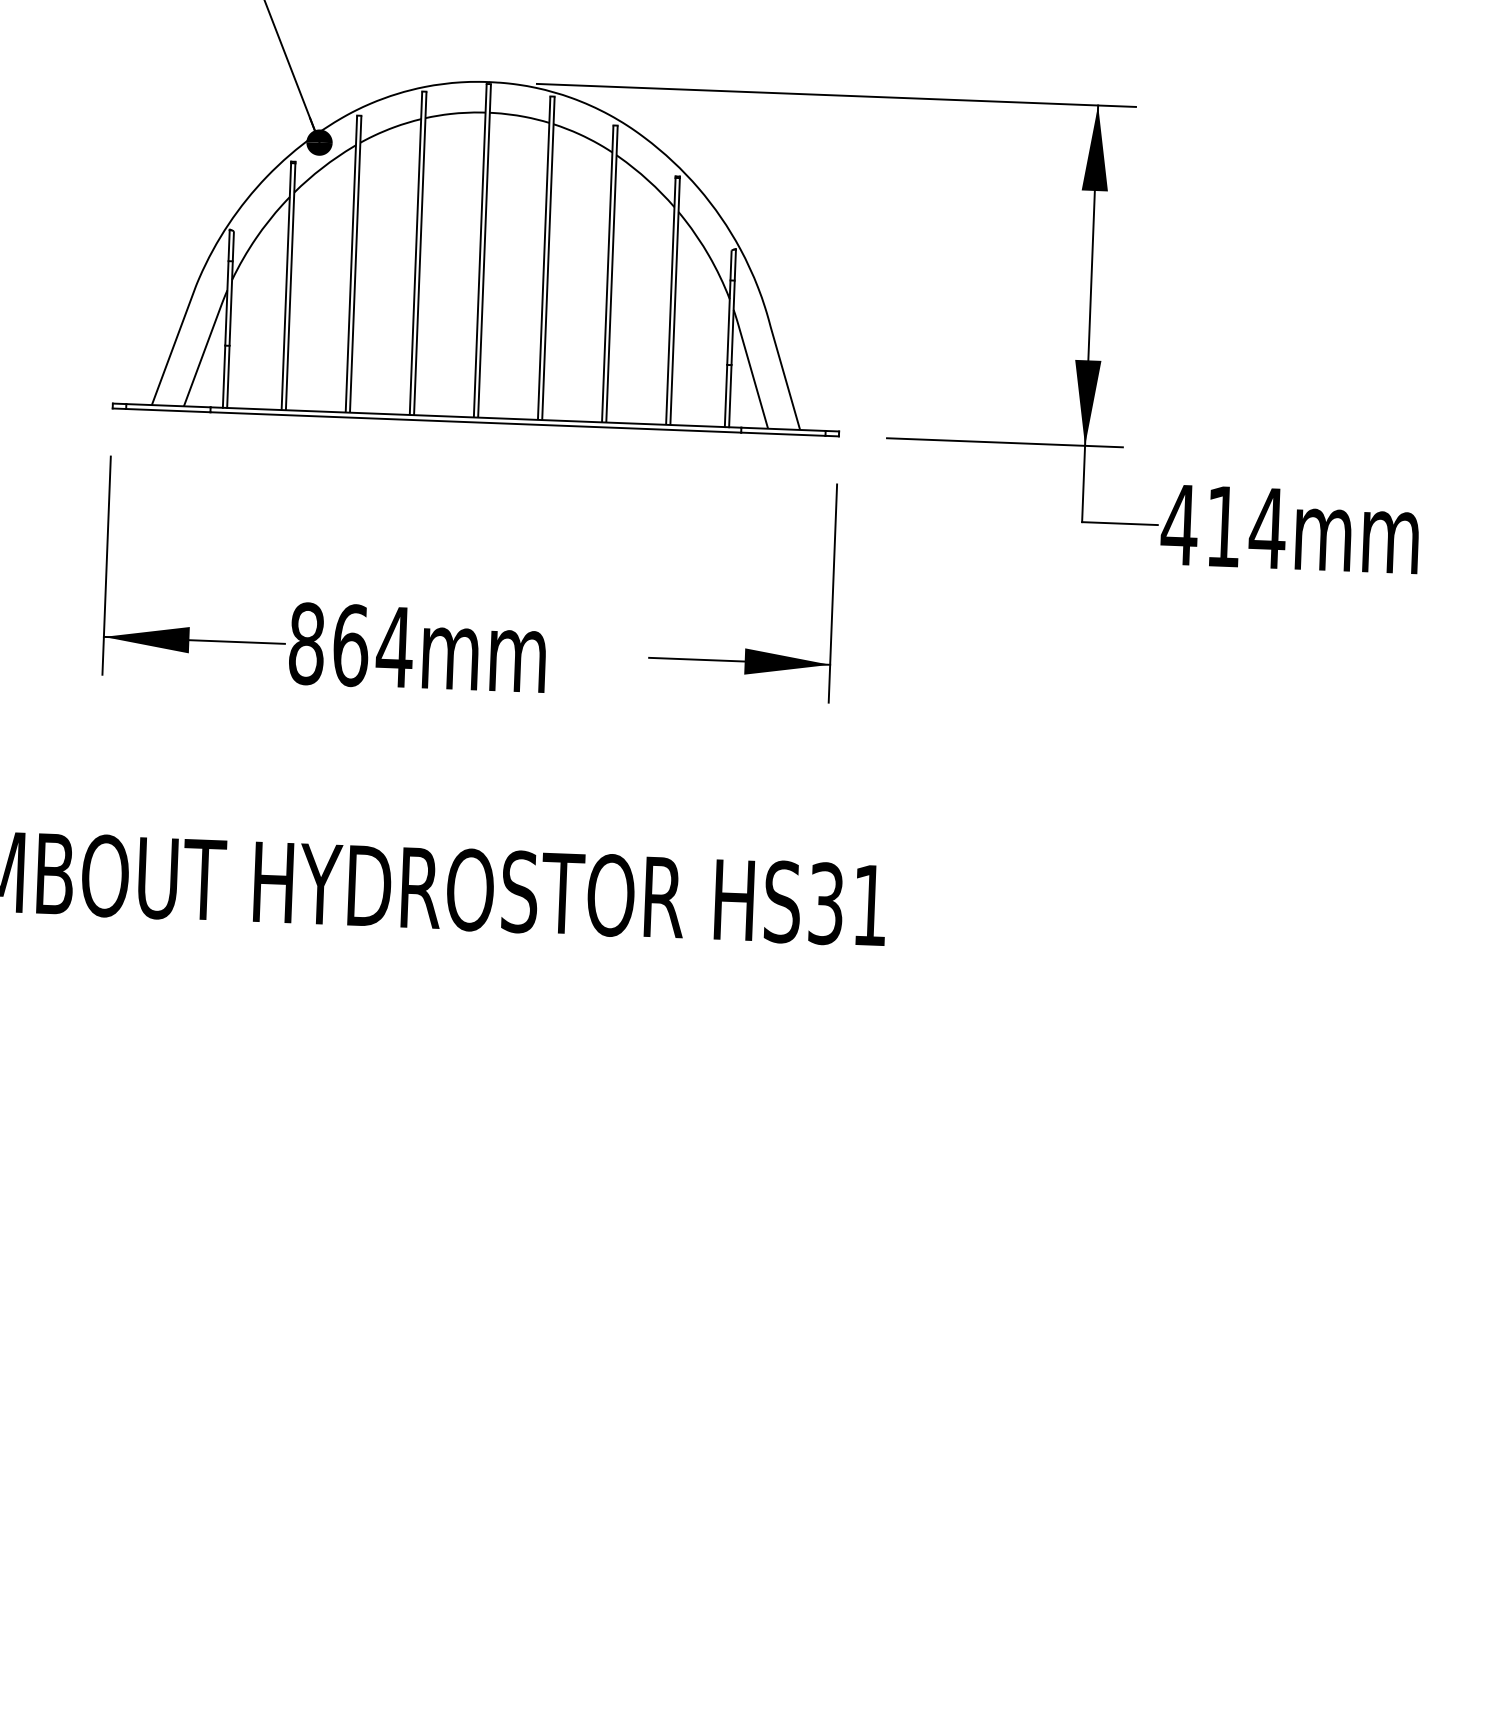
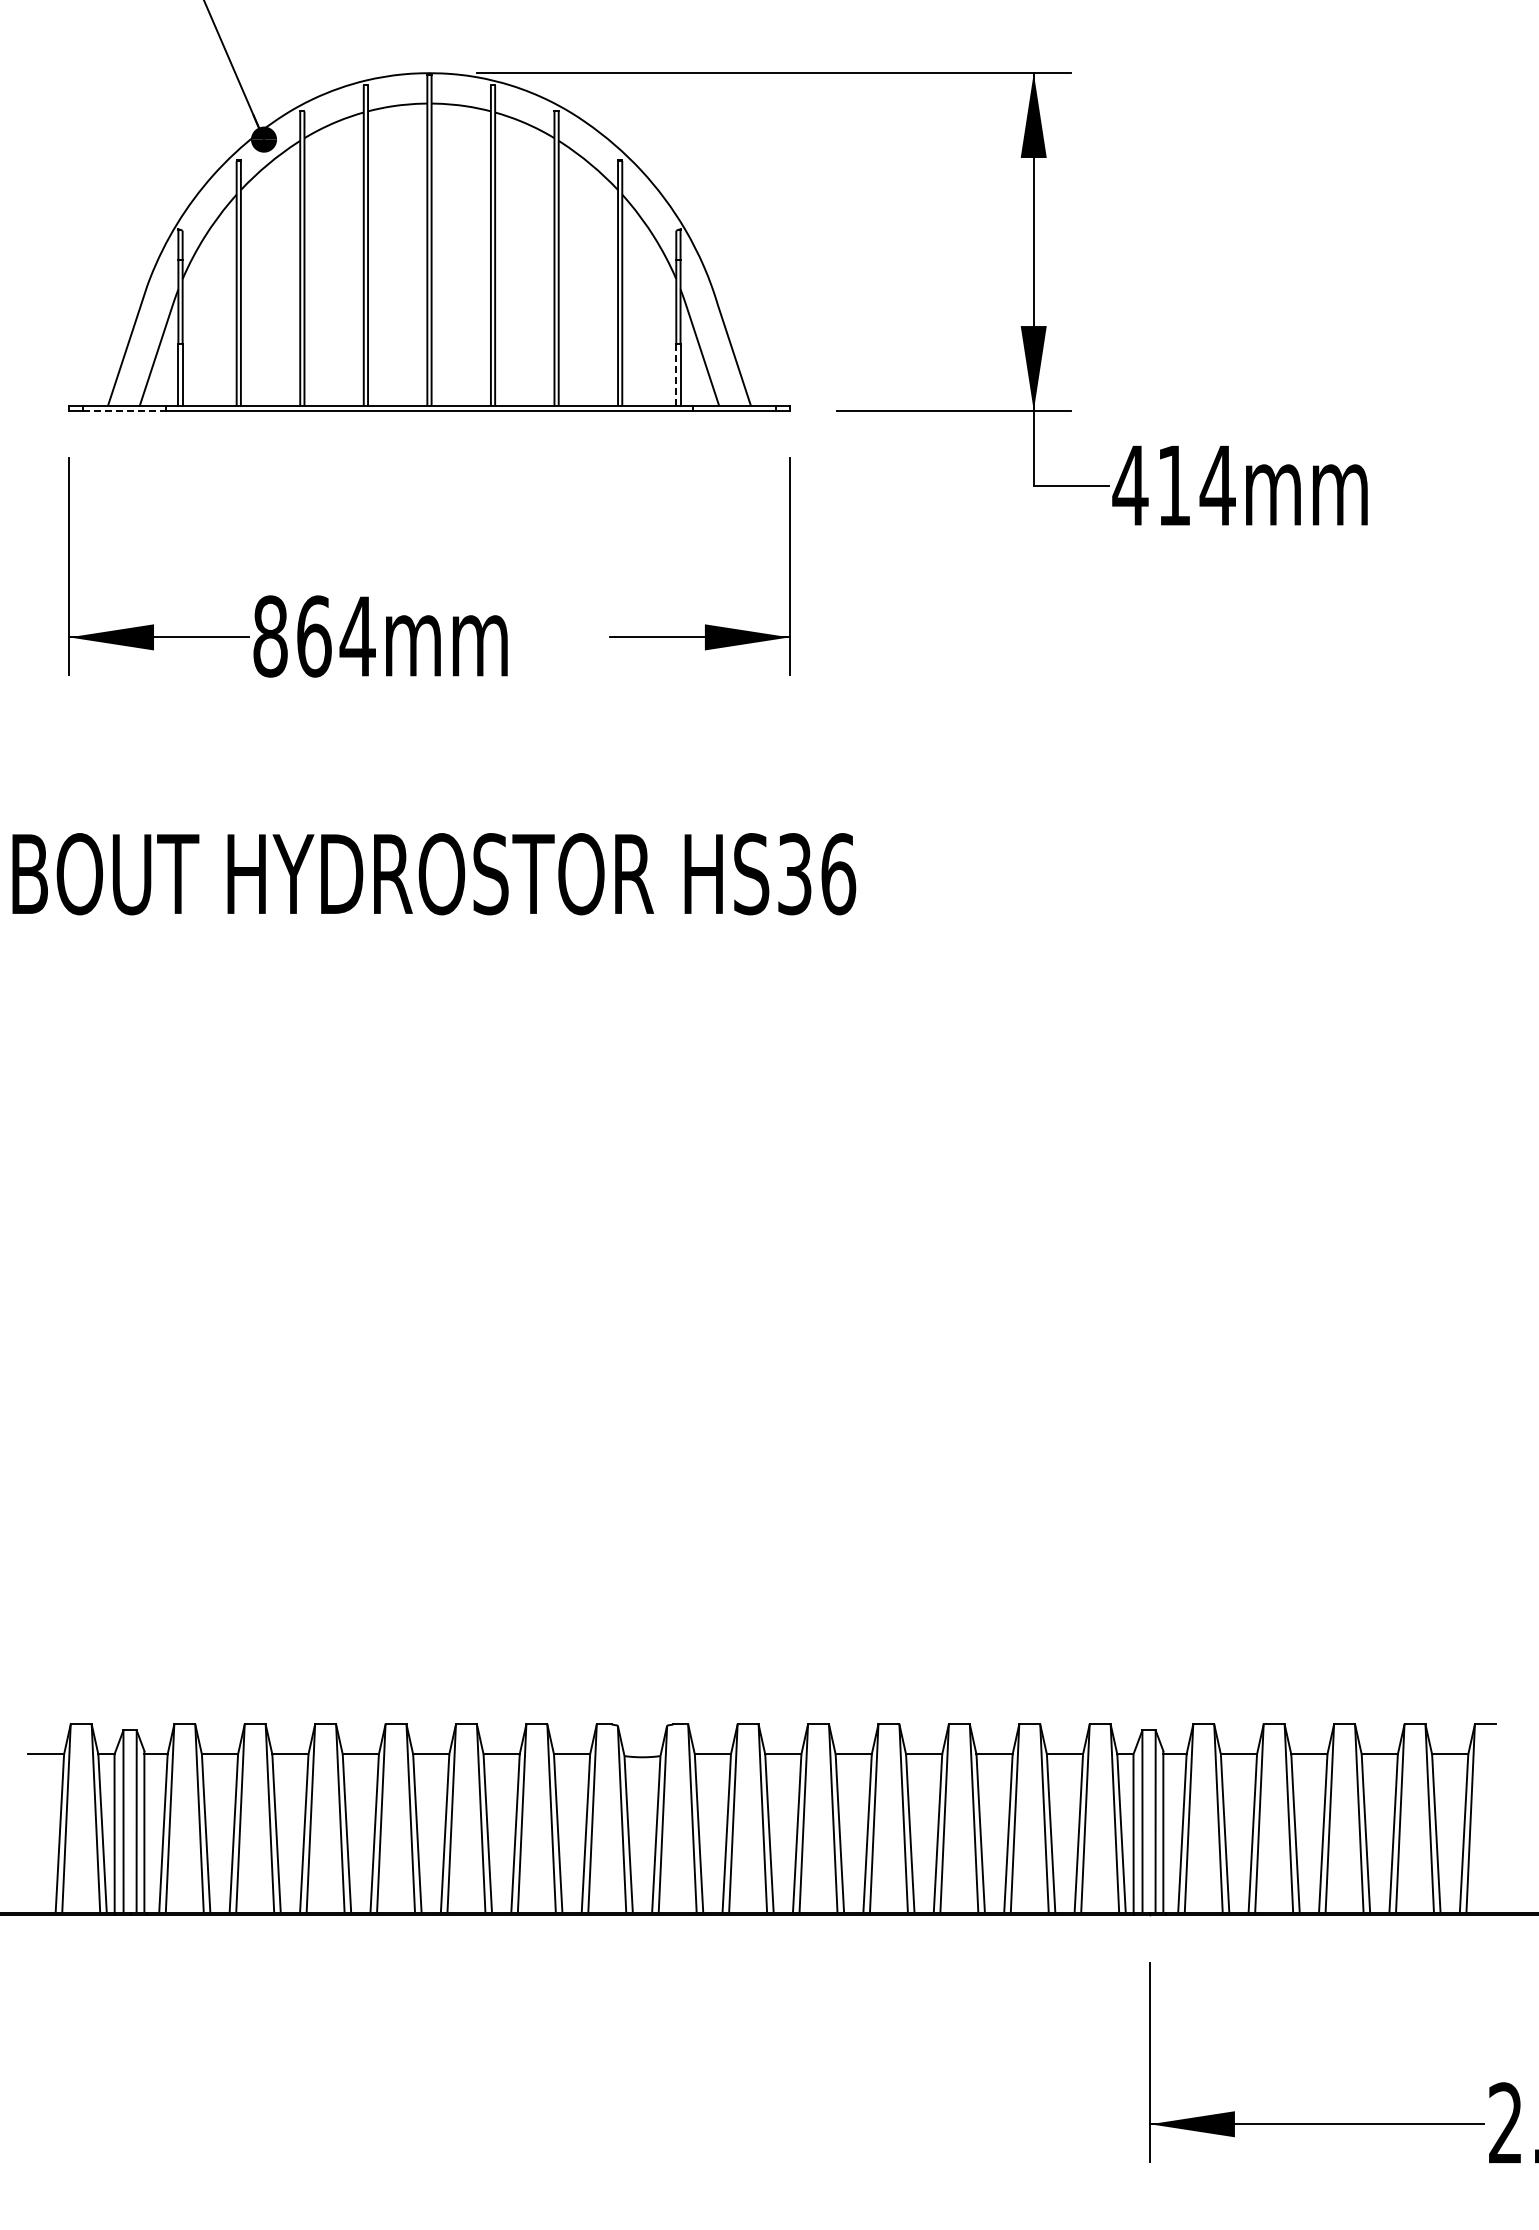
line: (726, 396) -> (676, 375), solid -> dashed
line: (168, 410) -> (124, 410), solid -> dashed
text: (870, 905) -> (838, 874), HS31 -> HS36

